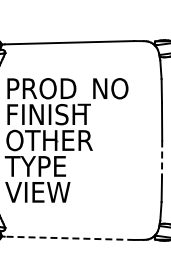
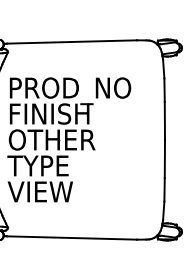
line: (161, 159) -> (164, 159), dashed -> solid
line: (69, 238) -> (72, 238), dashed -> solid

